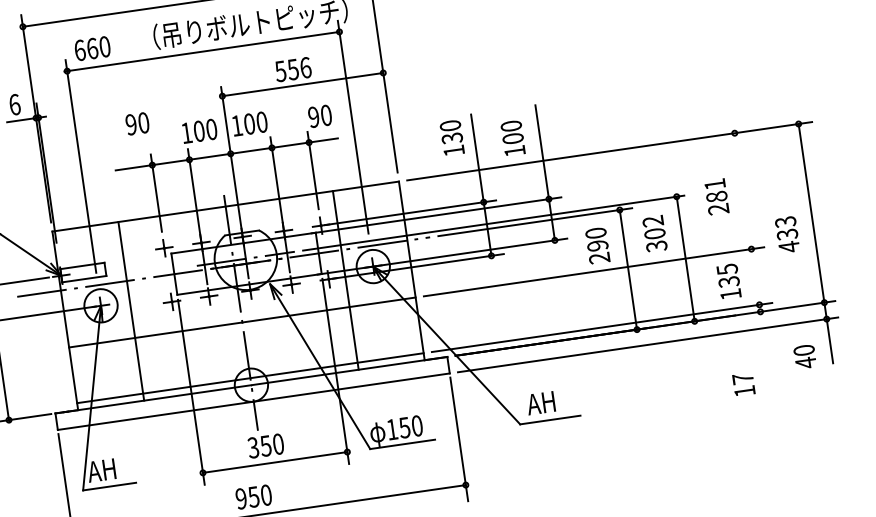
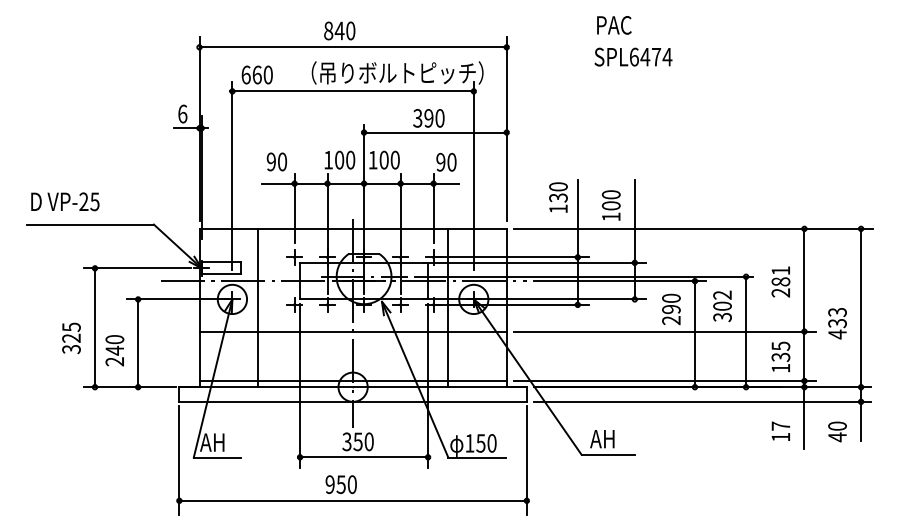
text: (292, 69) -> (428, 118), 556 -> 390
text: (136, 123) -> (276, 161), moved
line: (752, 256) -> (804, 338), added
text: (743, 383) -> (780, 430), moved

